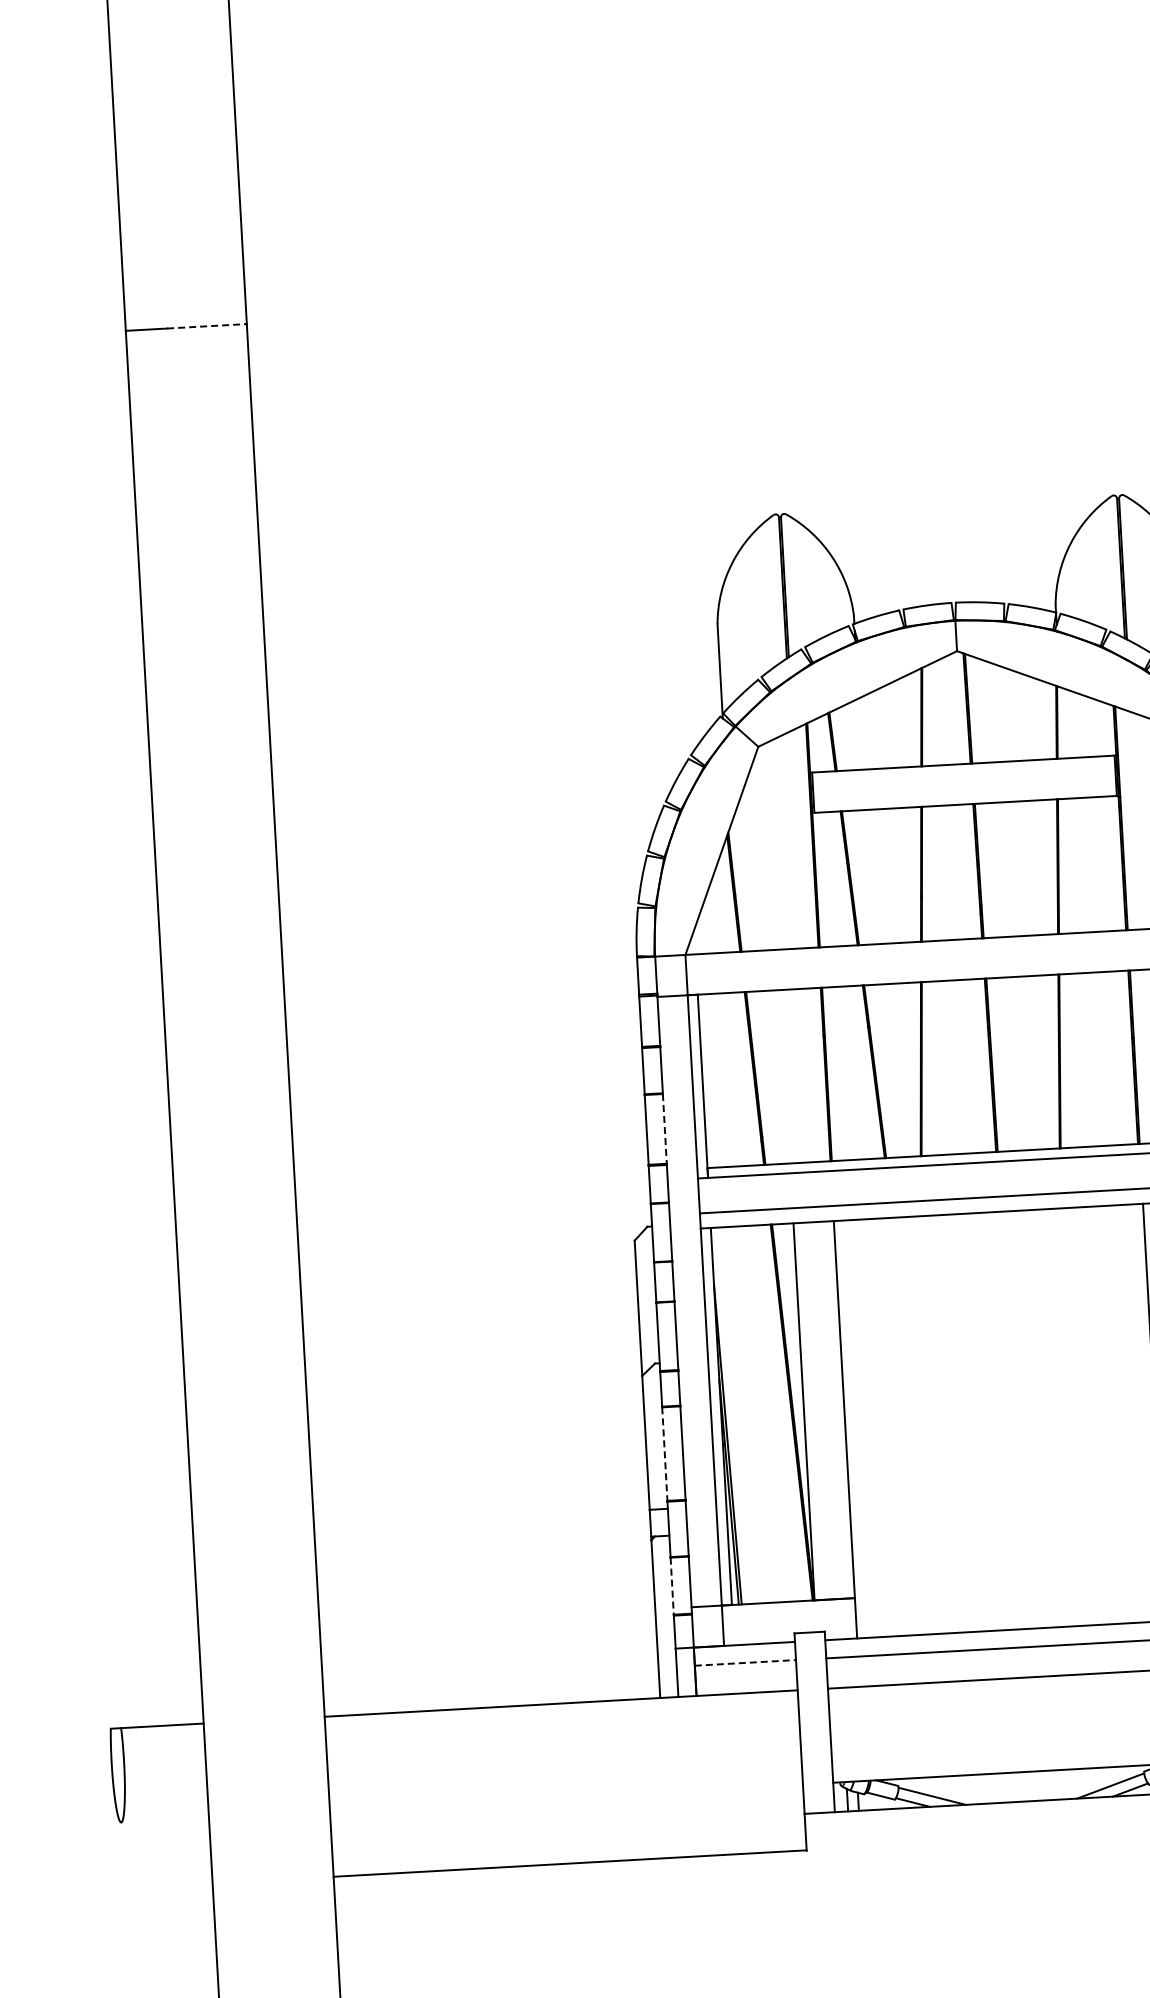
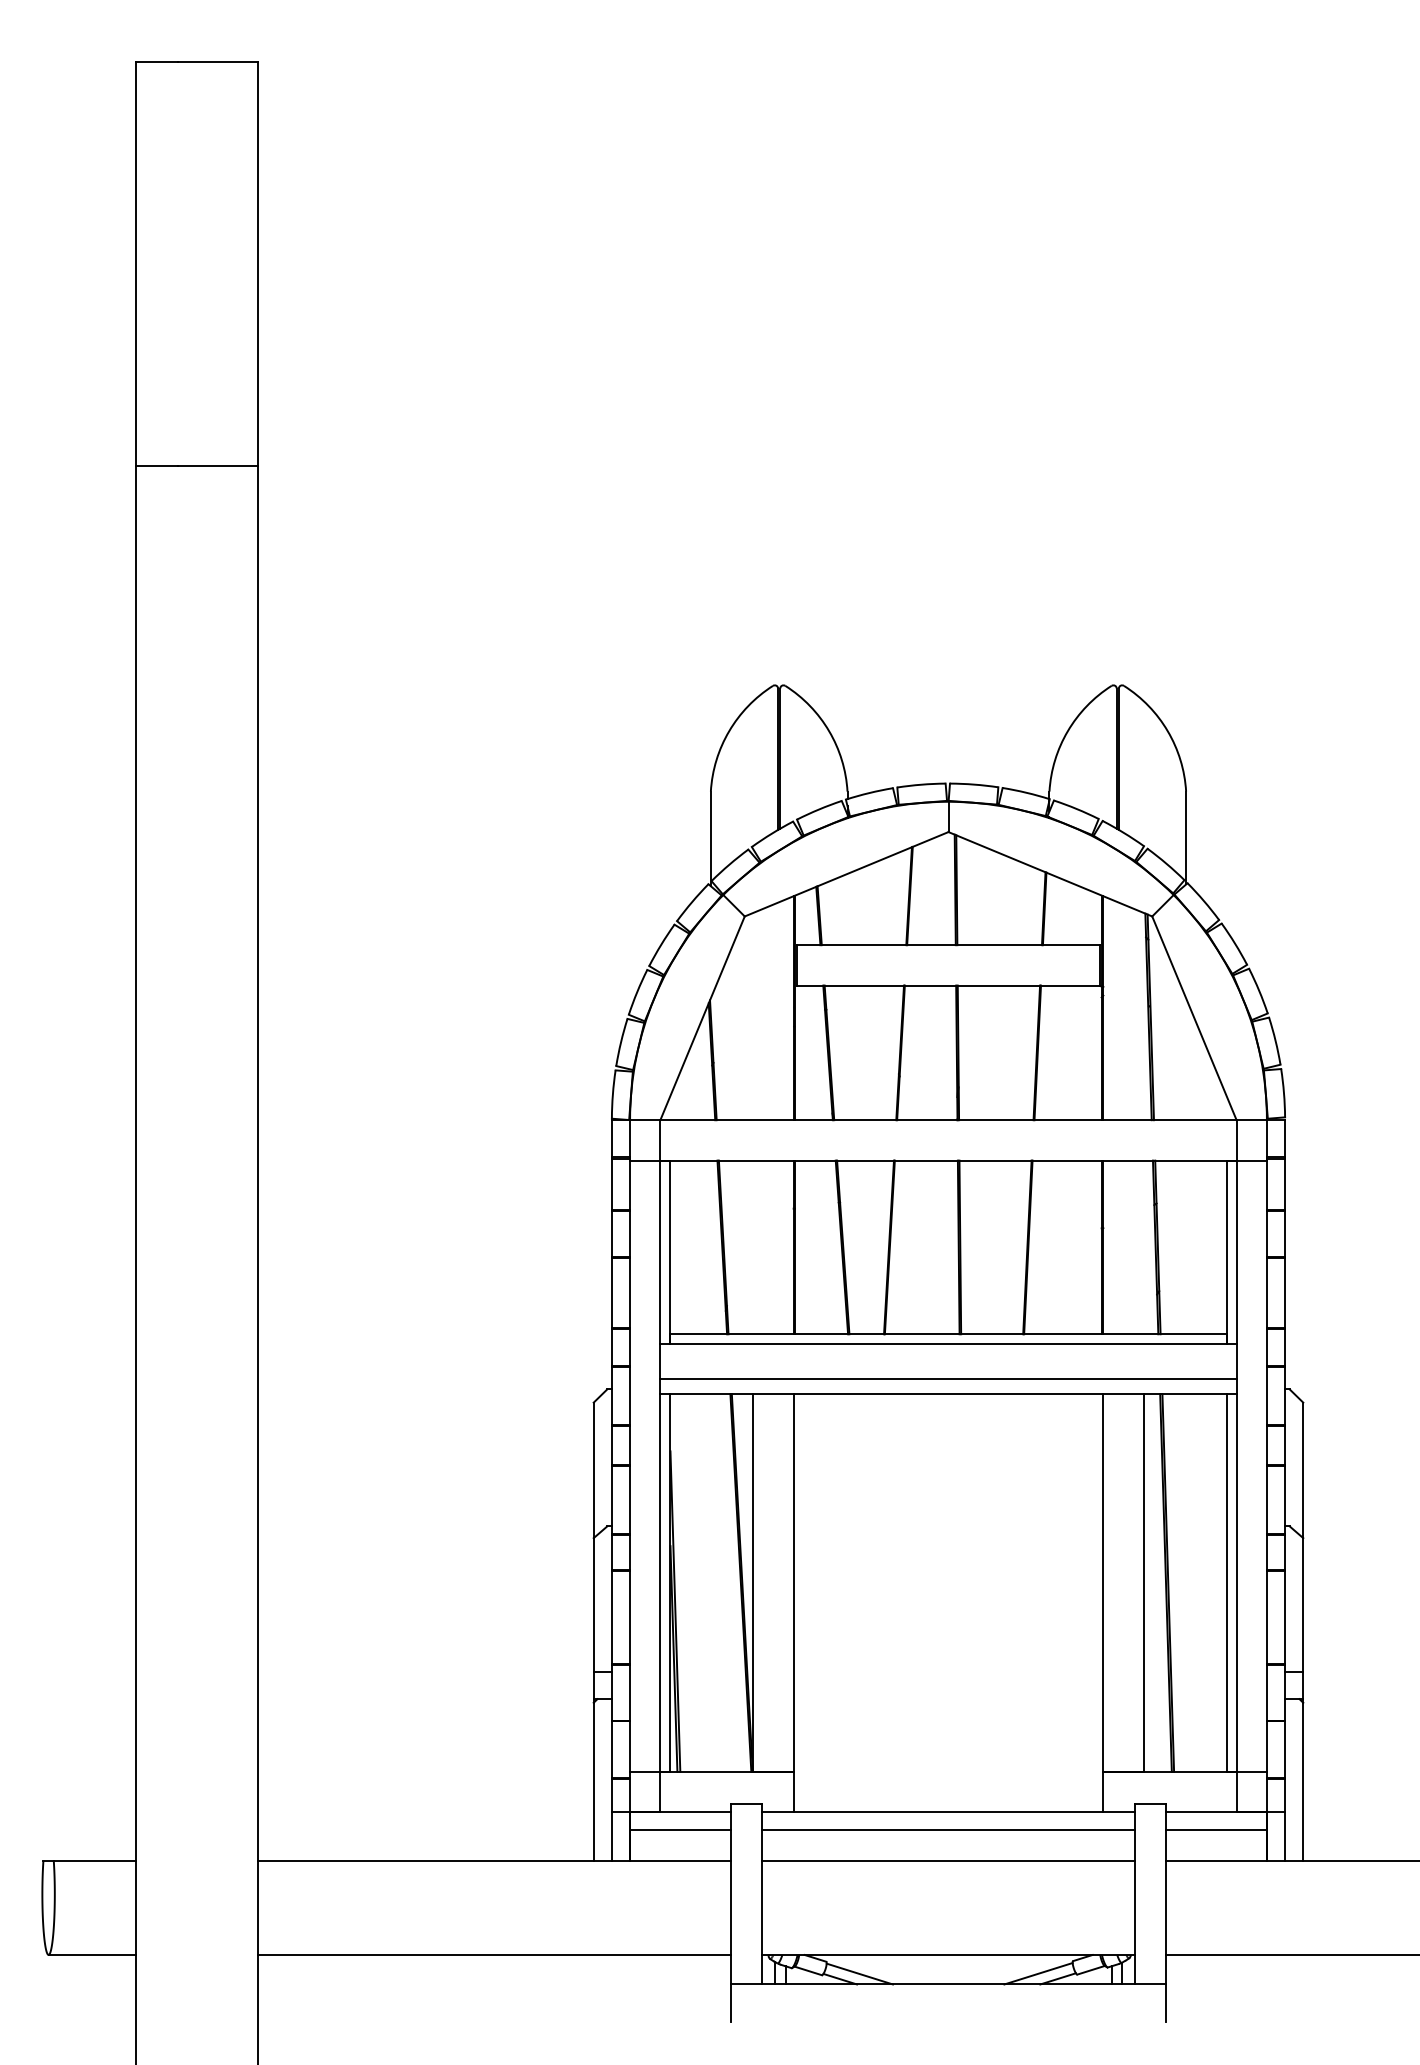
line: (206, 325) -> (217, 465), dashed -> solid
line: (665, 1128) -> (630, 1292), dashed -> solid
line: (664, 1454) -> (611, 1617), dashed -> solid
line: (671, 1585) -> (611, 1749), dashed -> solid
line: (745, 1662) -> (680, 1830), dashed -> solid
line: (165, 1819) -> (92, 1954), added
line: (570, 1863) -> (494, 1954), moved

